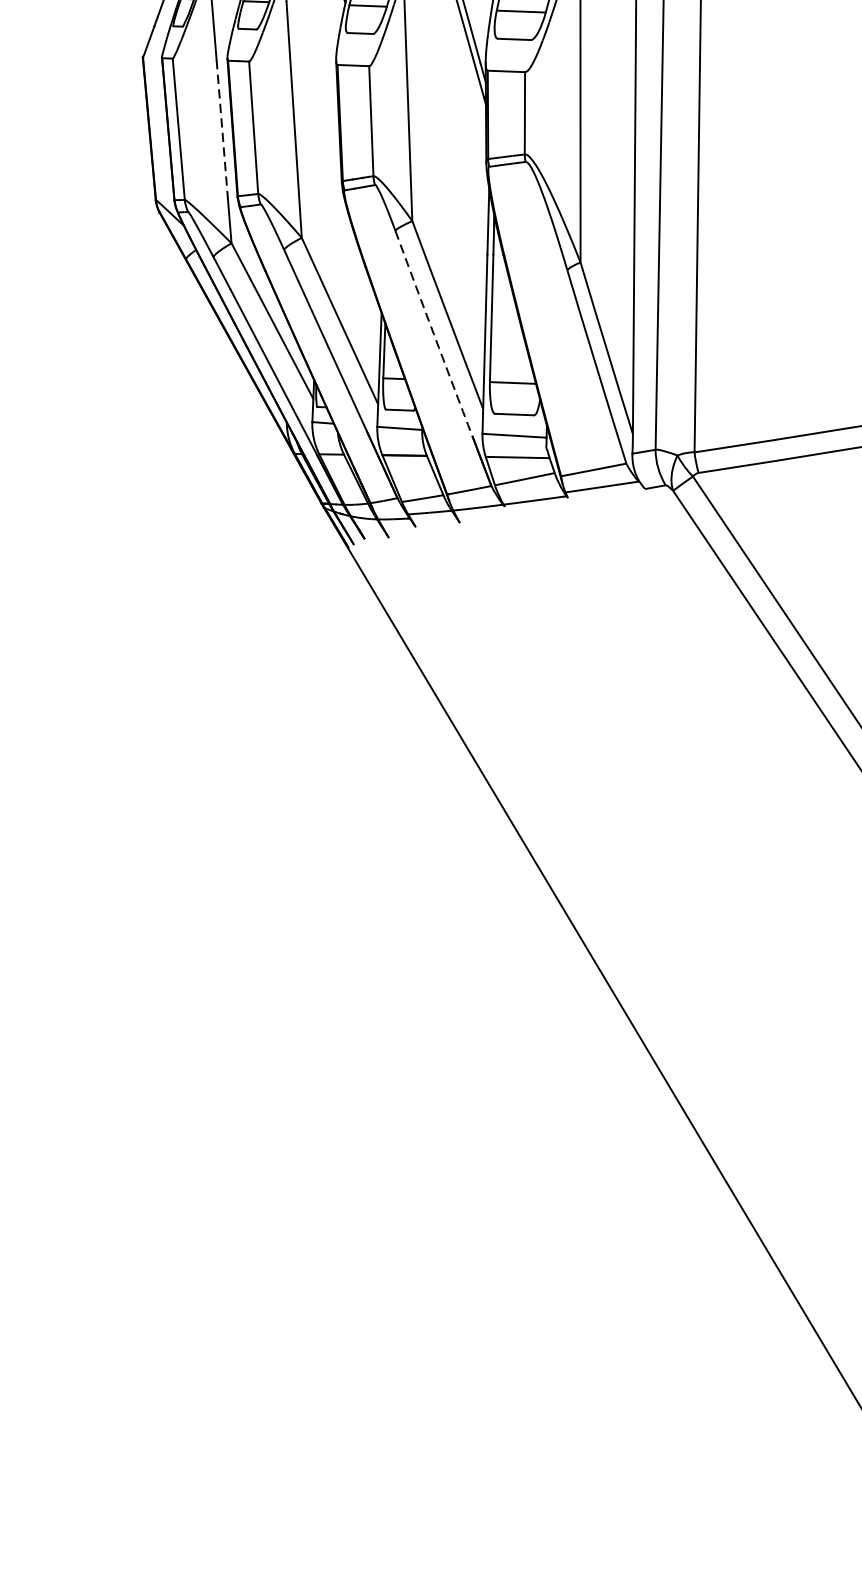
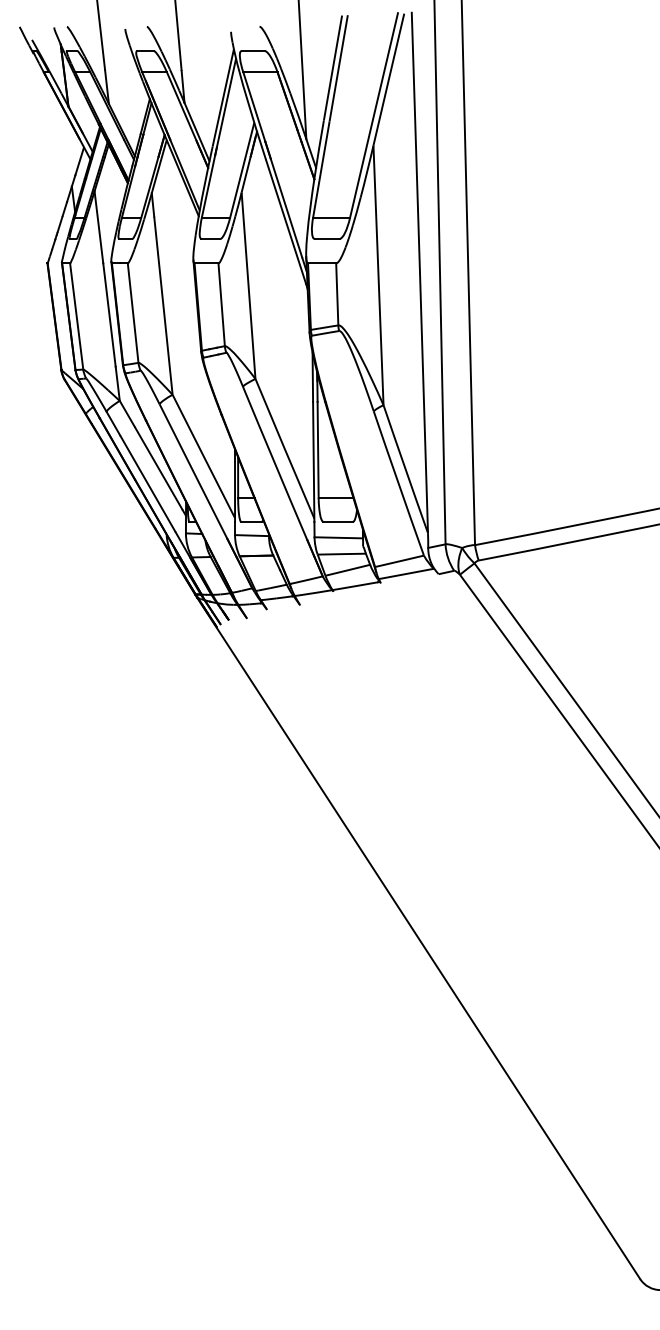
line: (222, 129) -> (109, 315), dashed -> solid
arc: (434, 334) -> (275, 463), dashed -> solid

